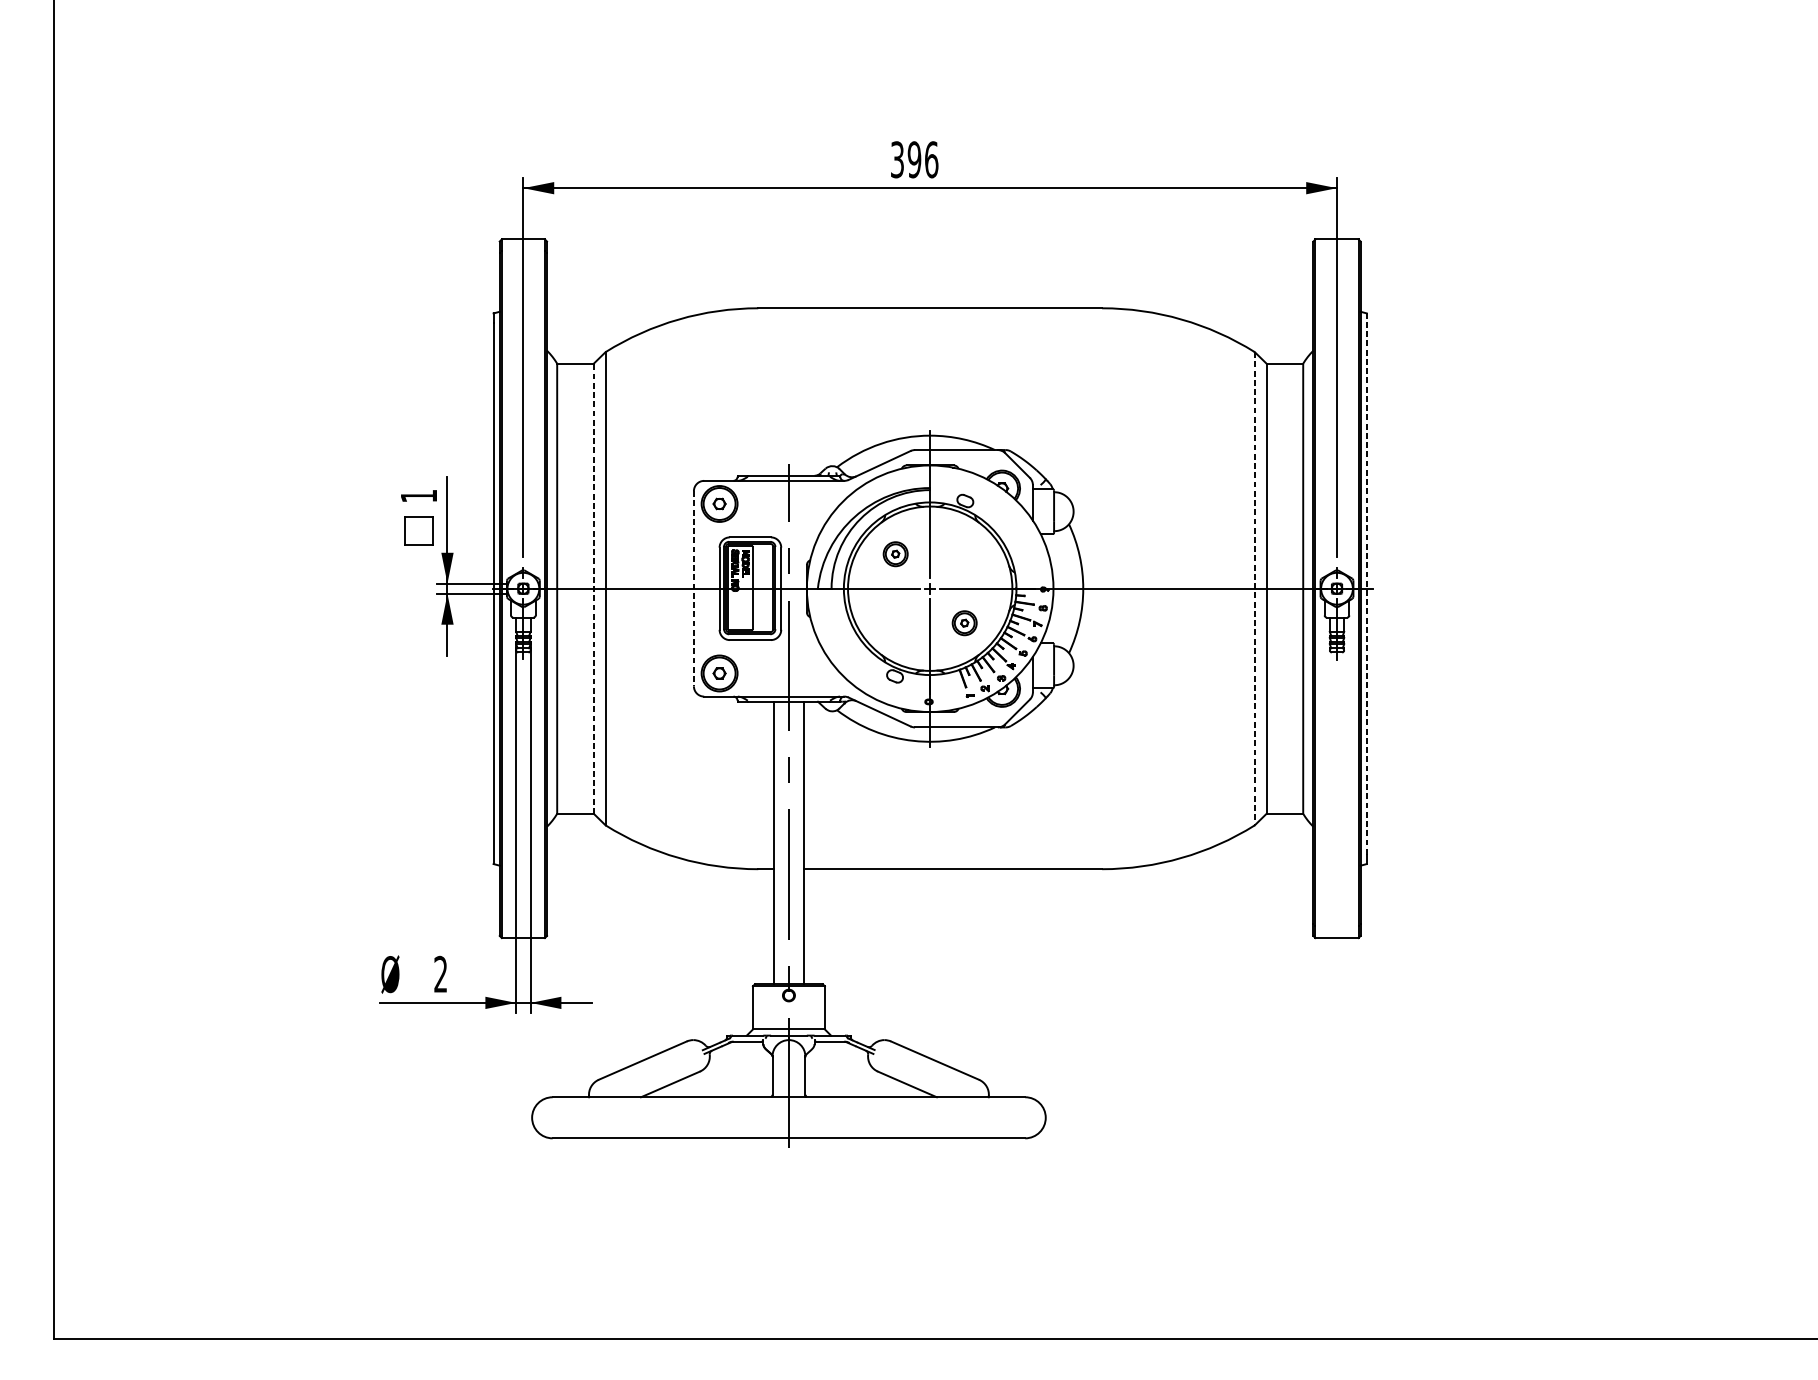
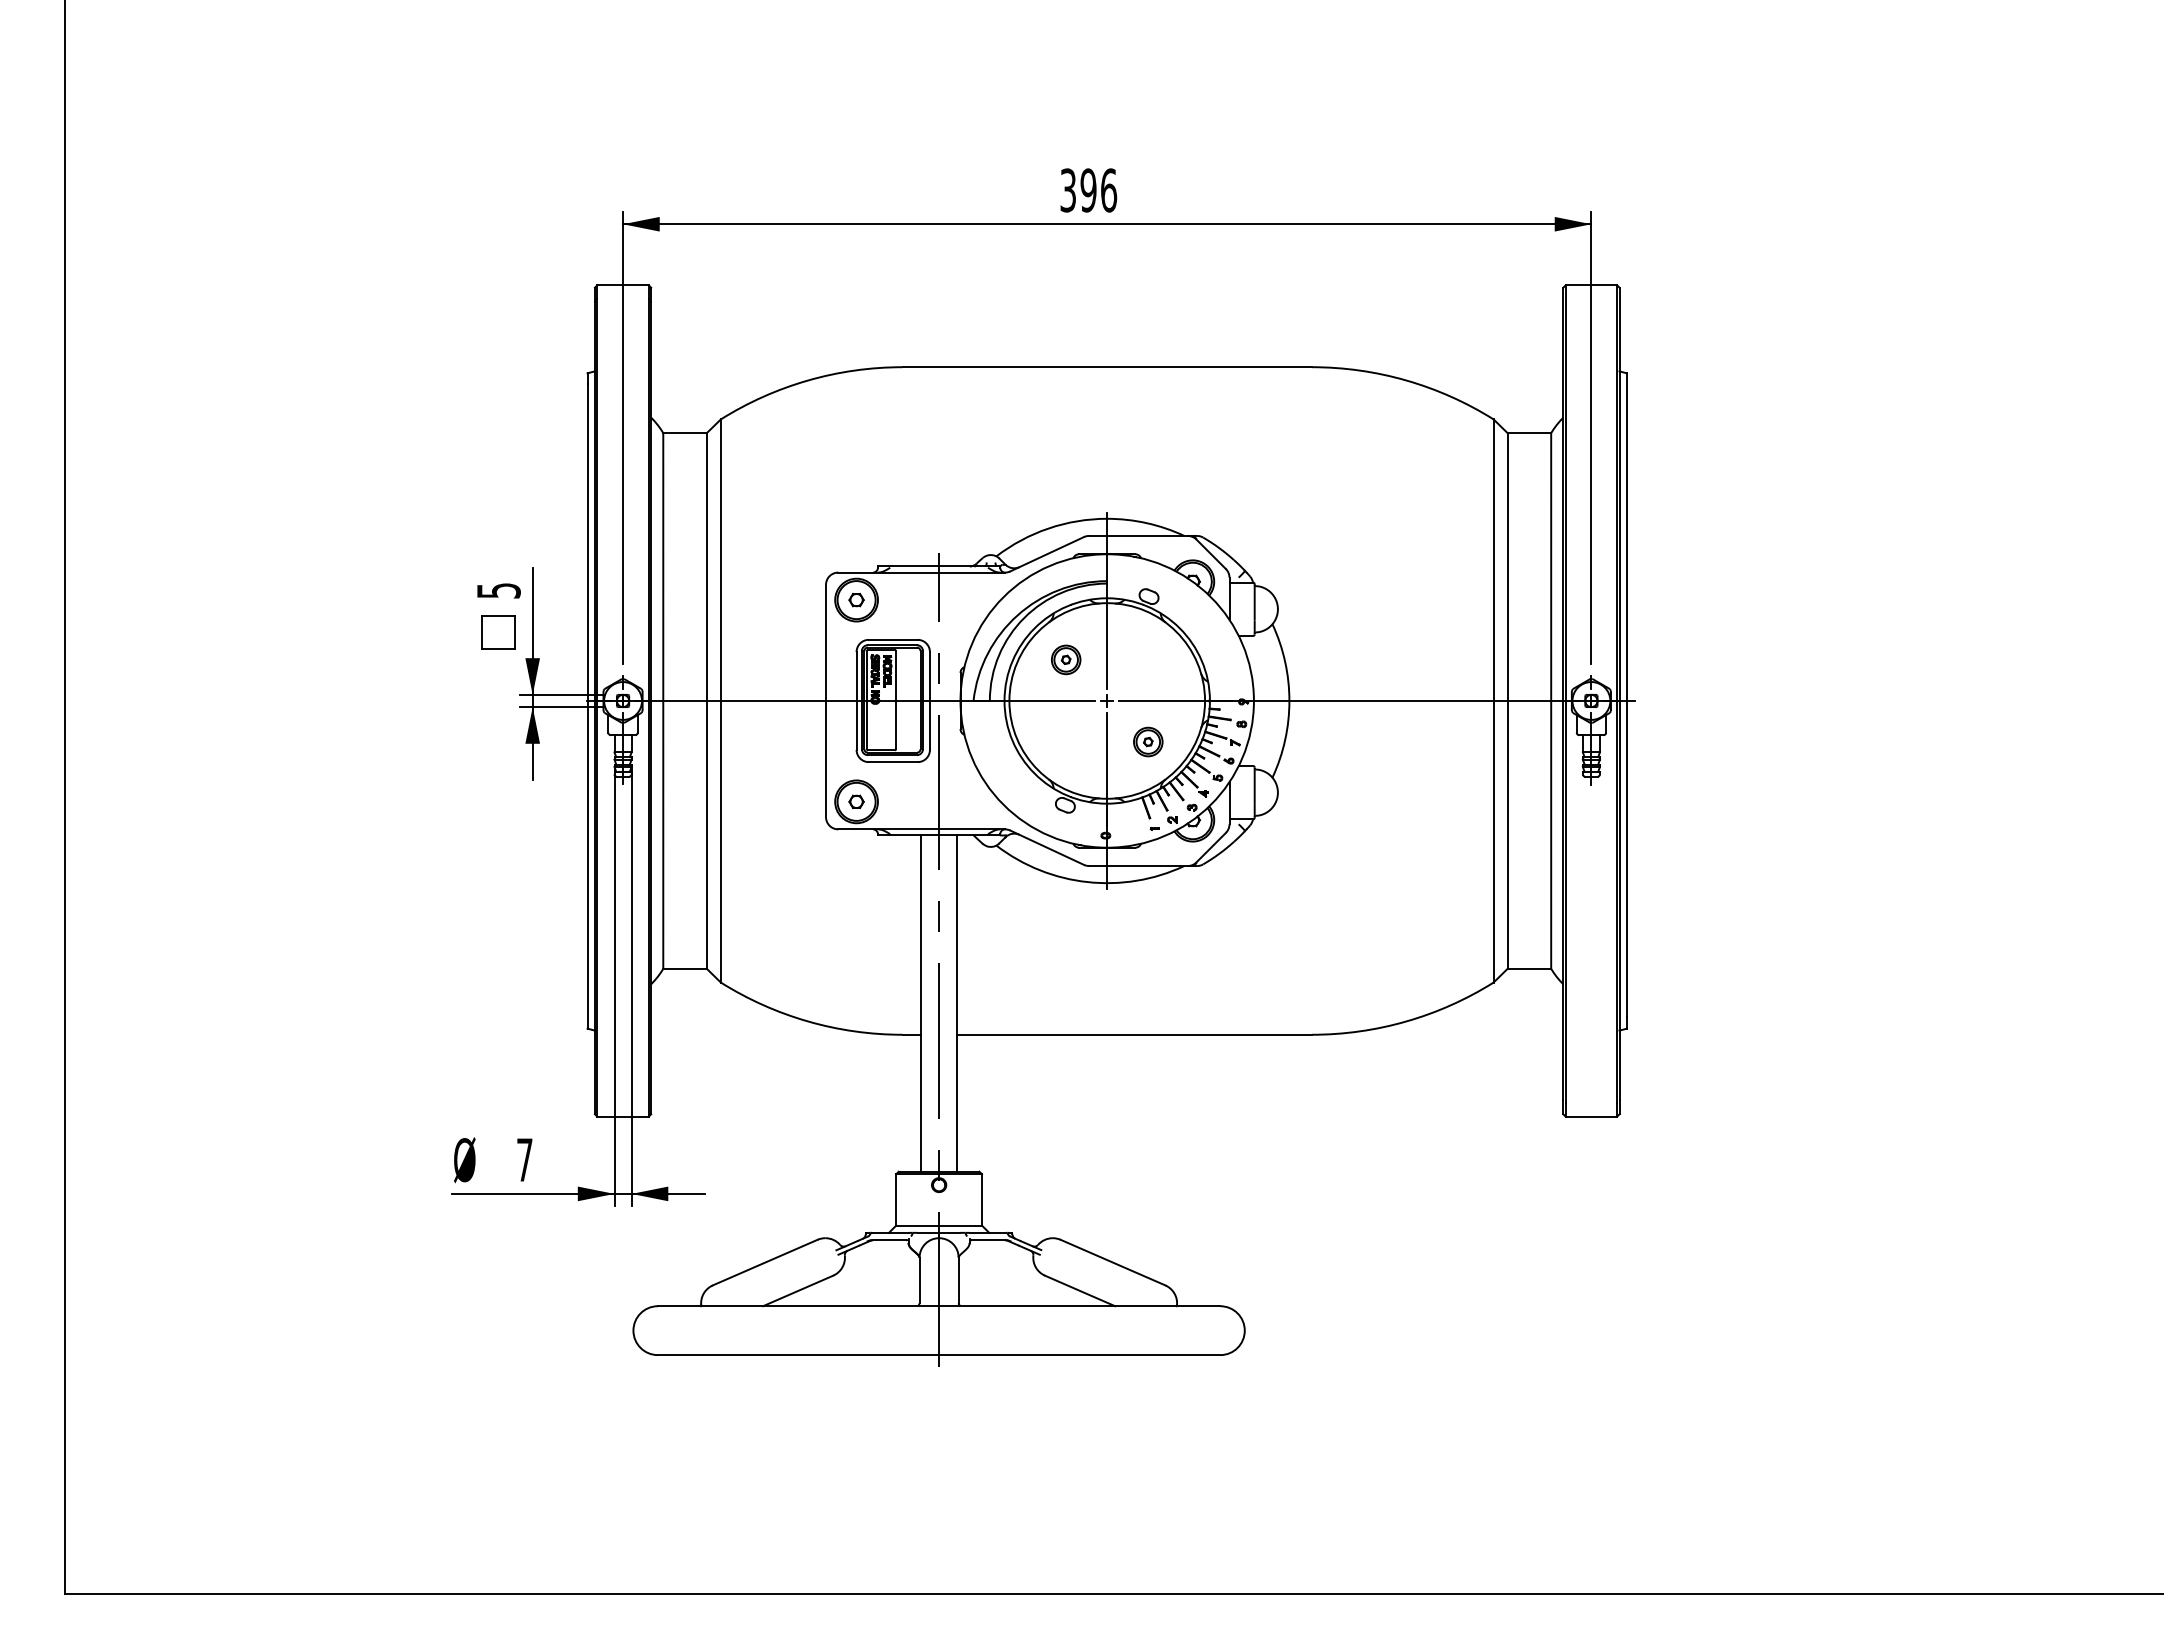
text: (418, 495) -> (498, 590), 1 -> 5
line: (1366, 583) -> (1626, 694), dashed -> solid
line: (593, 588) -> (706, 700), dashed -> solid
line: (1254, 588) -> (1493, 700), dashed -> solid
line: (694, 589) -> (826, 701), dashed -> solid
text: (440, 973) -> (524, 1159), 2 -> 7

